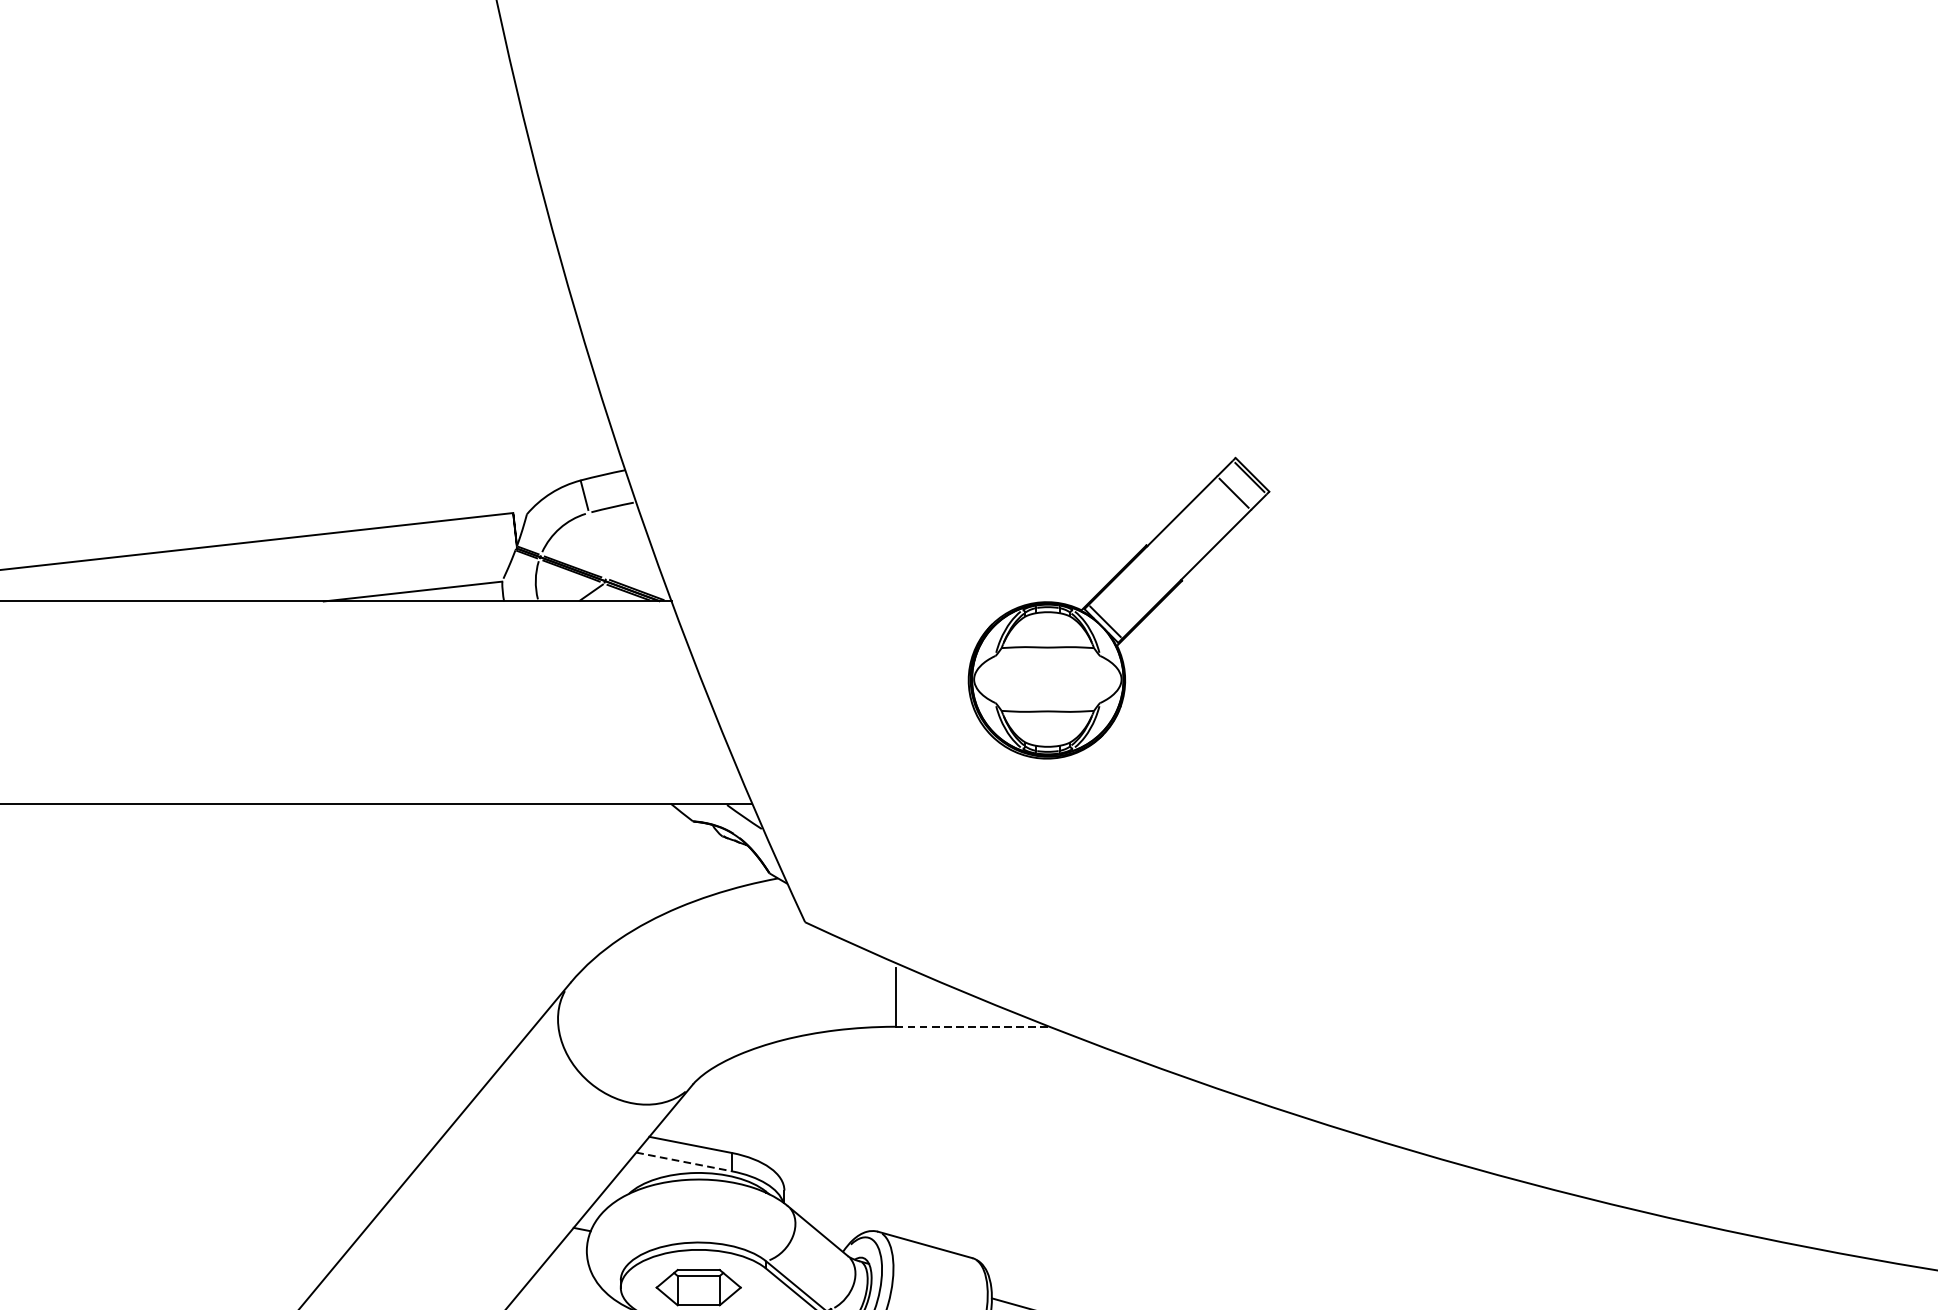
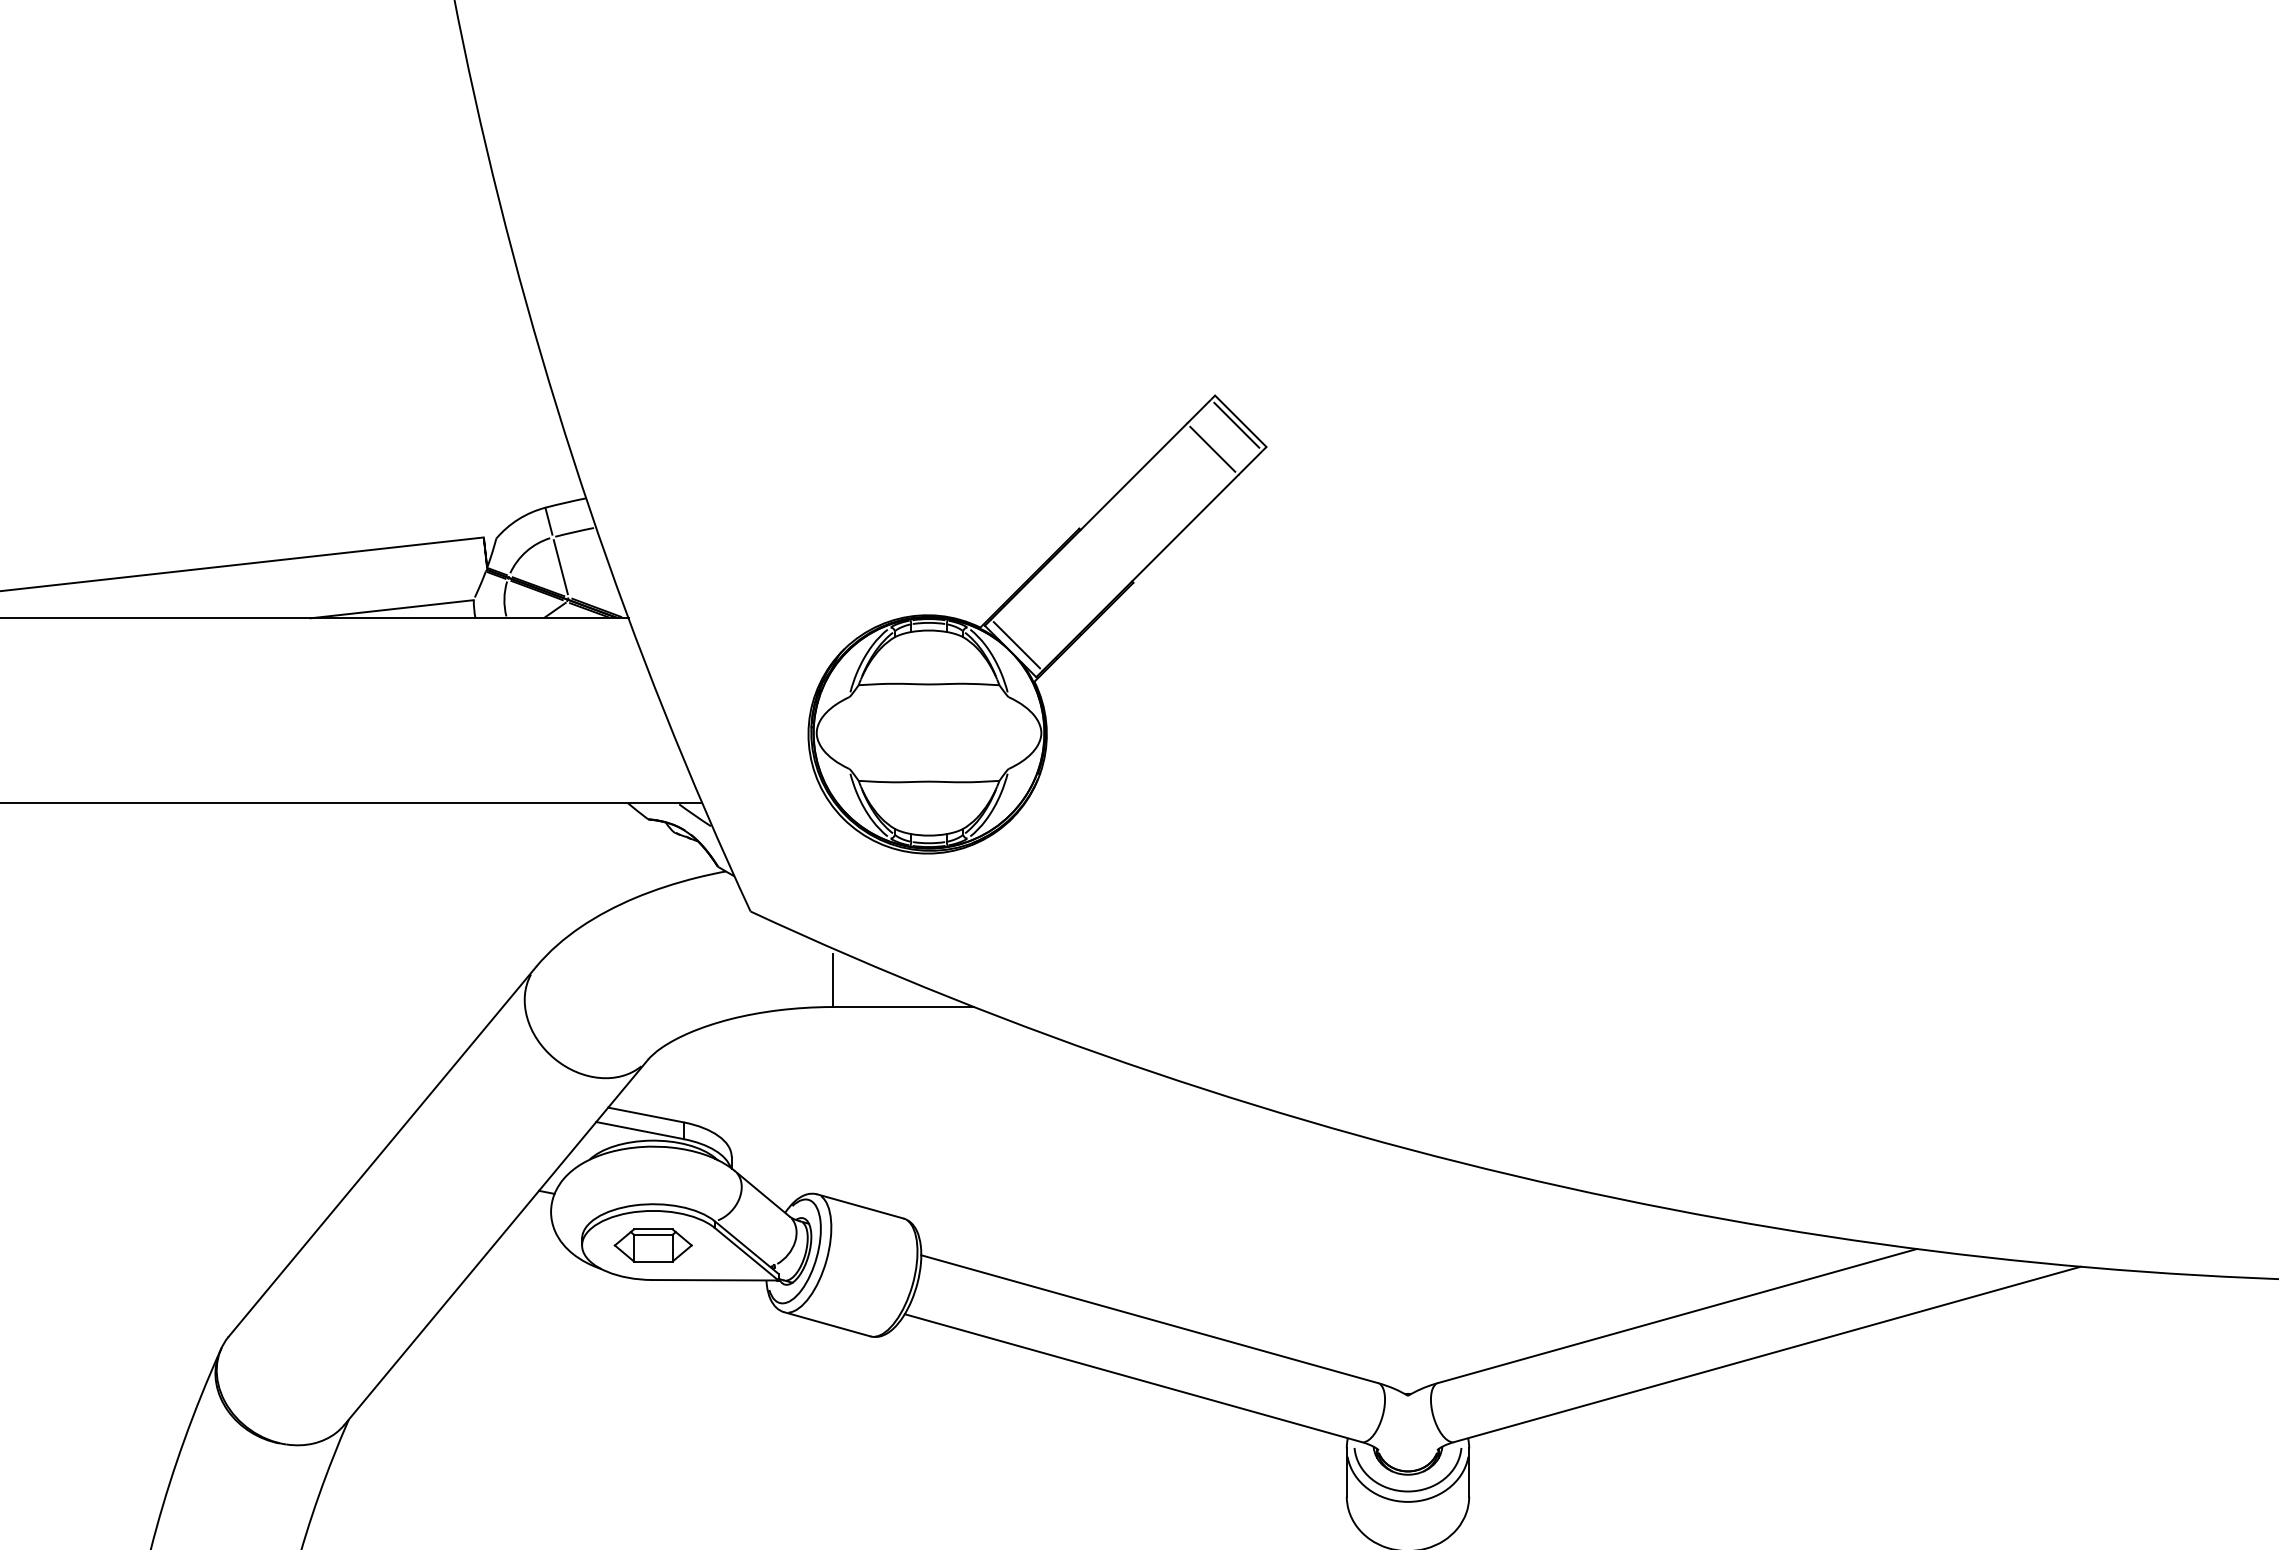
line: (597, 545) -> (560, 567), added
part: (1119, 608) -> (1037, 624), size x1.67
line: (973, 1027) -> (904, 1007), dashed -> solid
line: (684, 1161) -> (640, 1130), dashed -> solid

